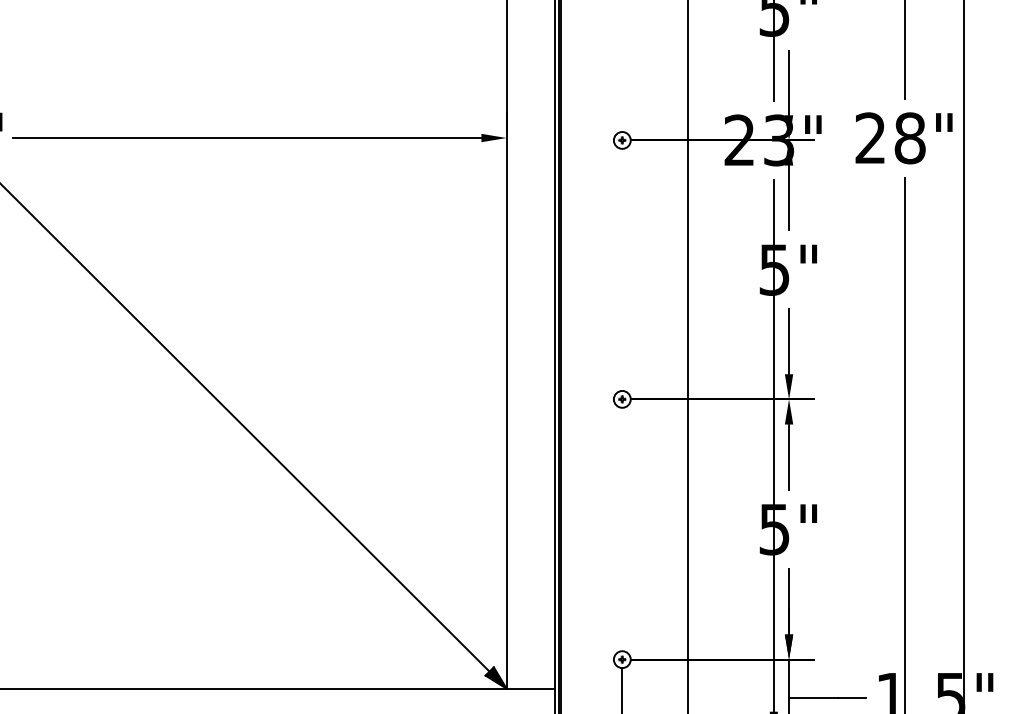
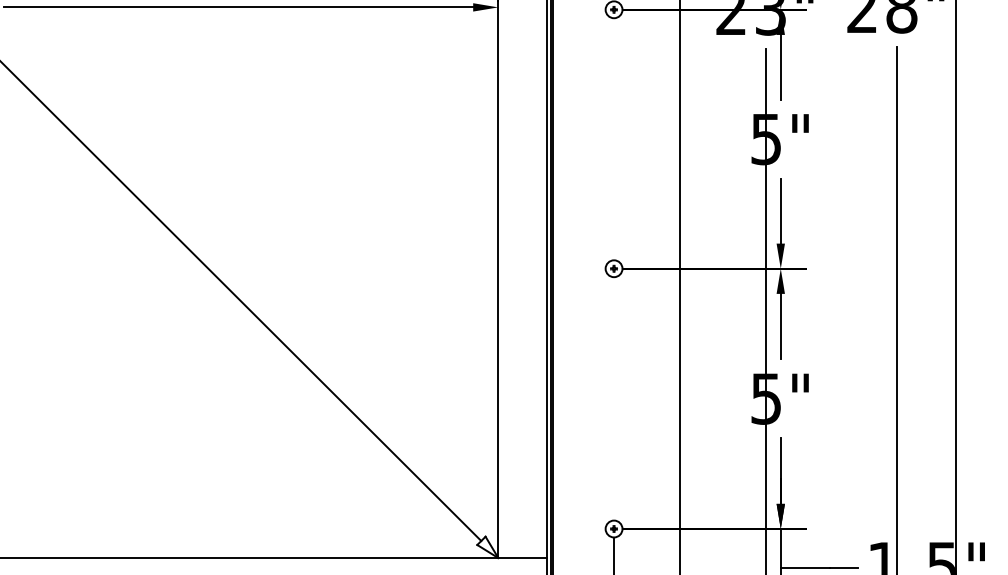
fill: (495, 677) -> (487, 546), removed

